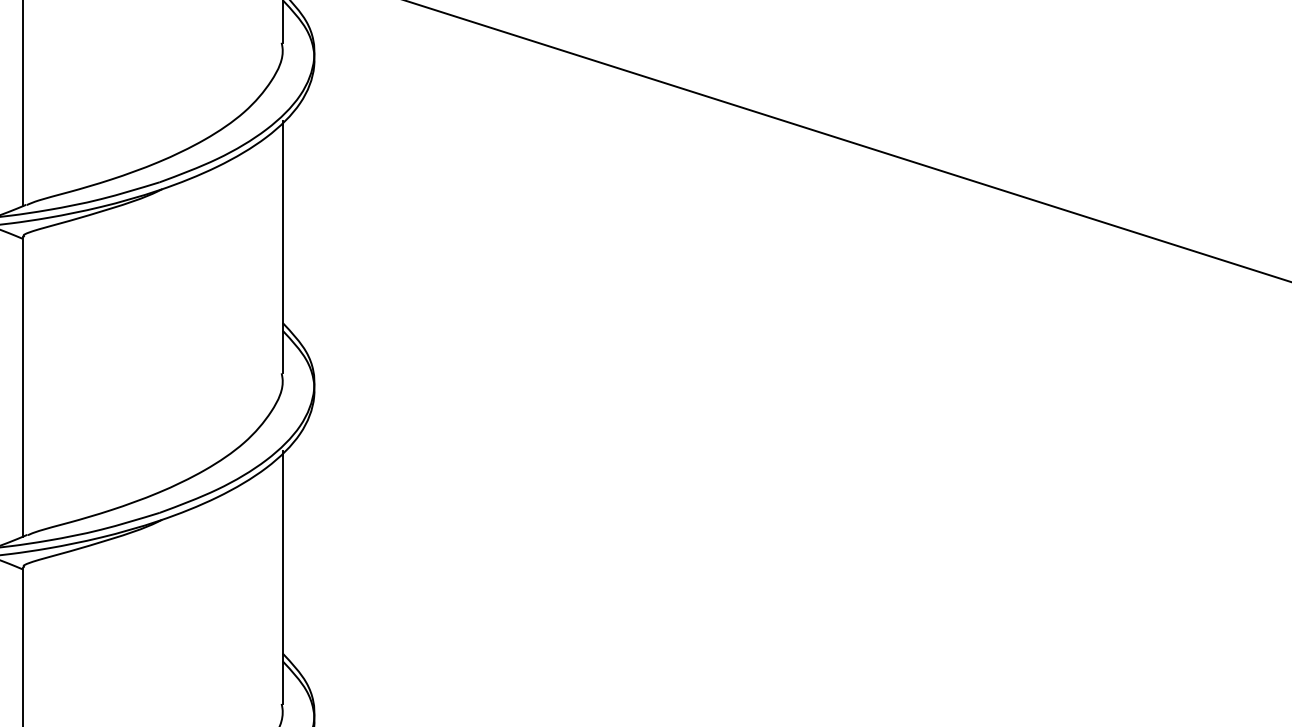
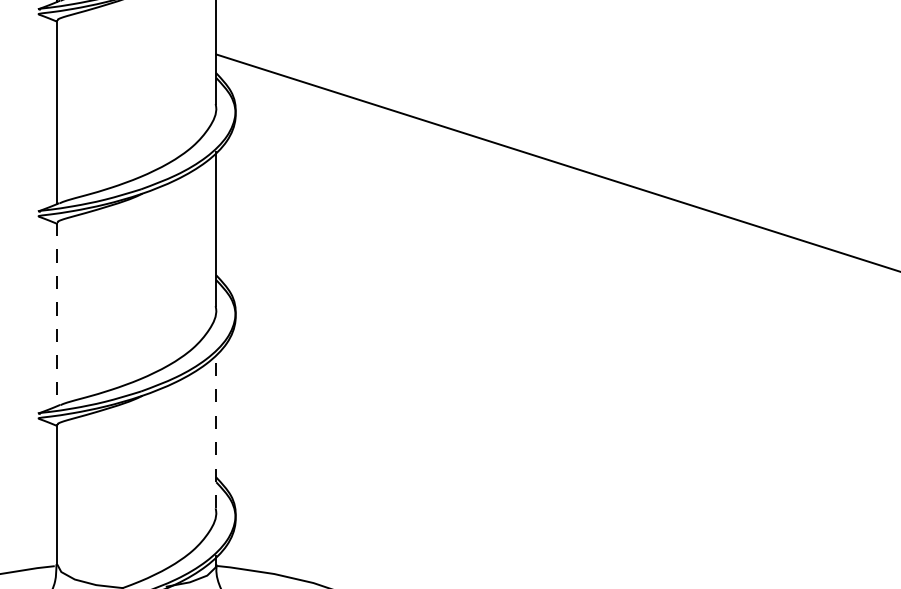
line: (23, 386) -> (57, 314), solid -> dashed
line: (283, 576) -> (216, 430), solid -> dashed

